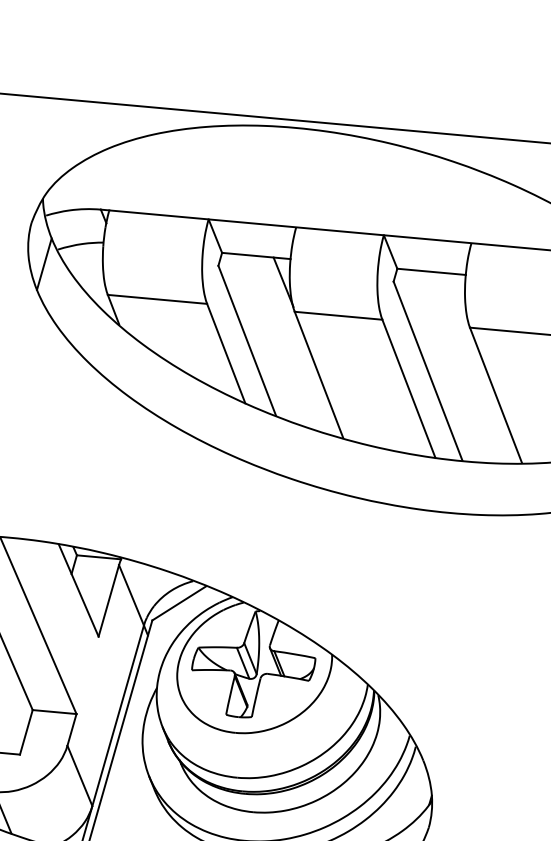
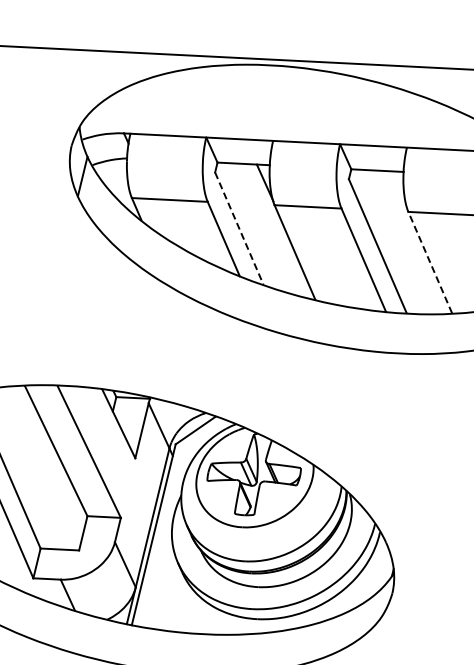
line: (247, 341) -> (239, 229), solid -> dashed
line: (496, 395) -> (430, 262), solid -> dashed

